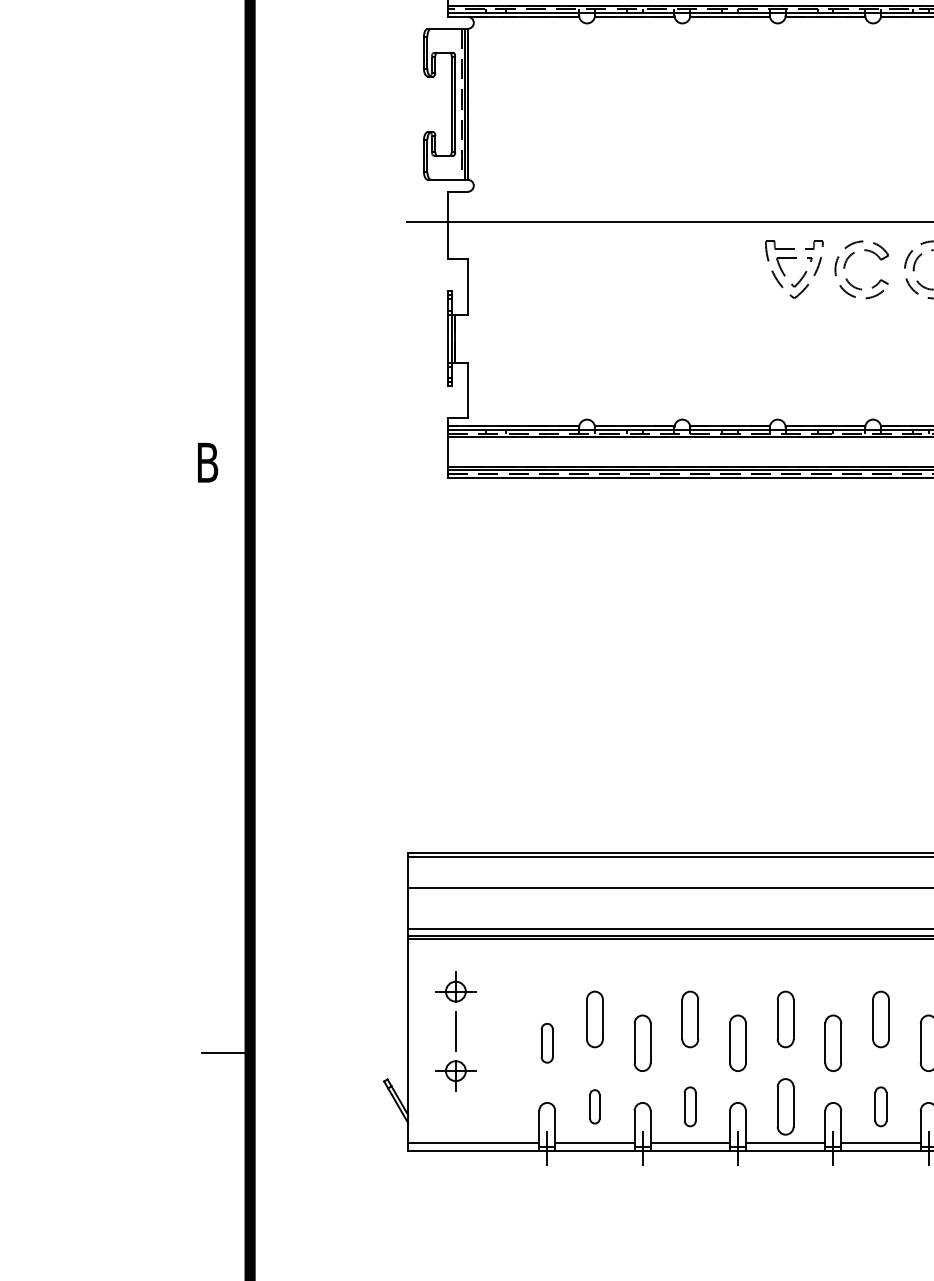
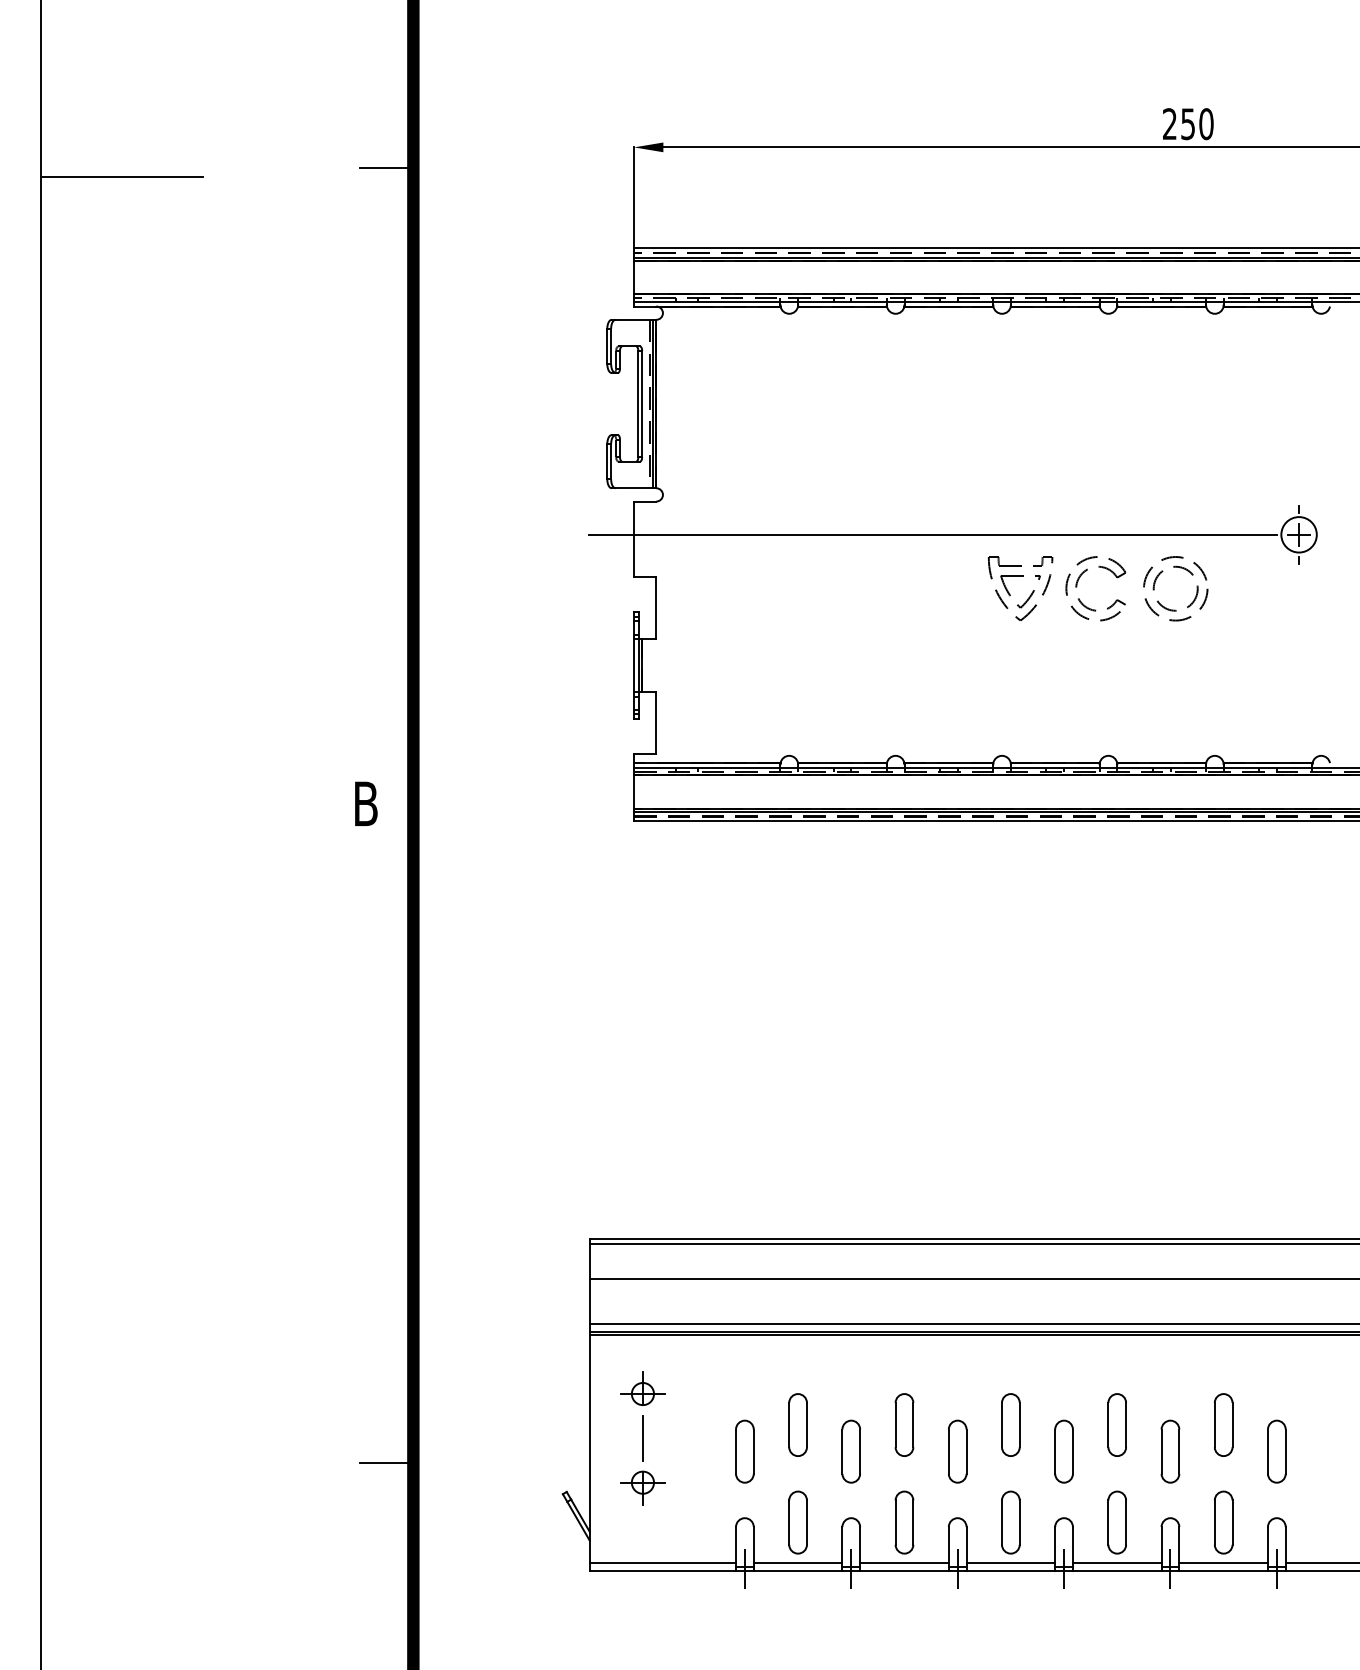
part: (546, 1043) -> (744, 1451), size x1.43
part: (594, 1106) -> (797, 1522), size x1.67
part: (690, 1106) -> (904, 1522), size x1.43
part: (880, 1106) -> (1116, 1522), size x1.43

